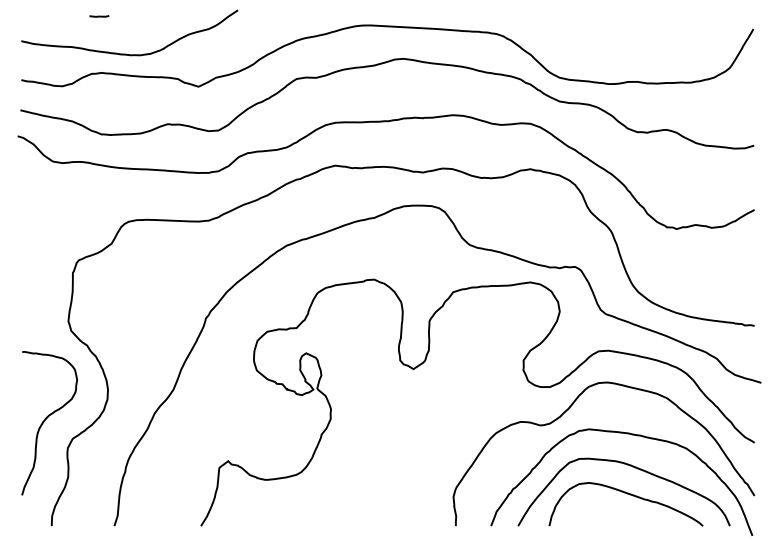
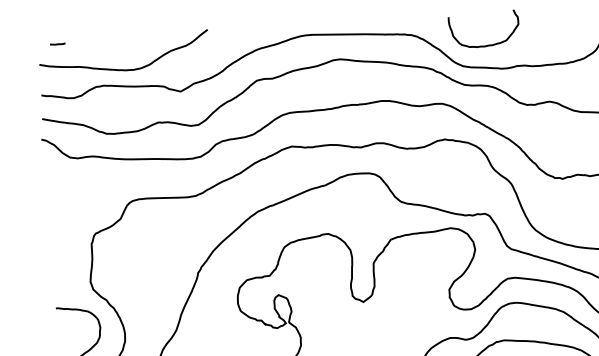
line: (99, 16) -> (57, 44), moved
curve: (592, 52) -> (487, 44), added

